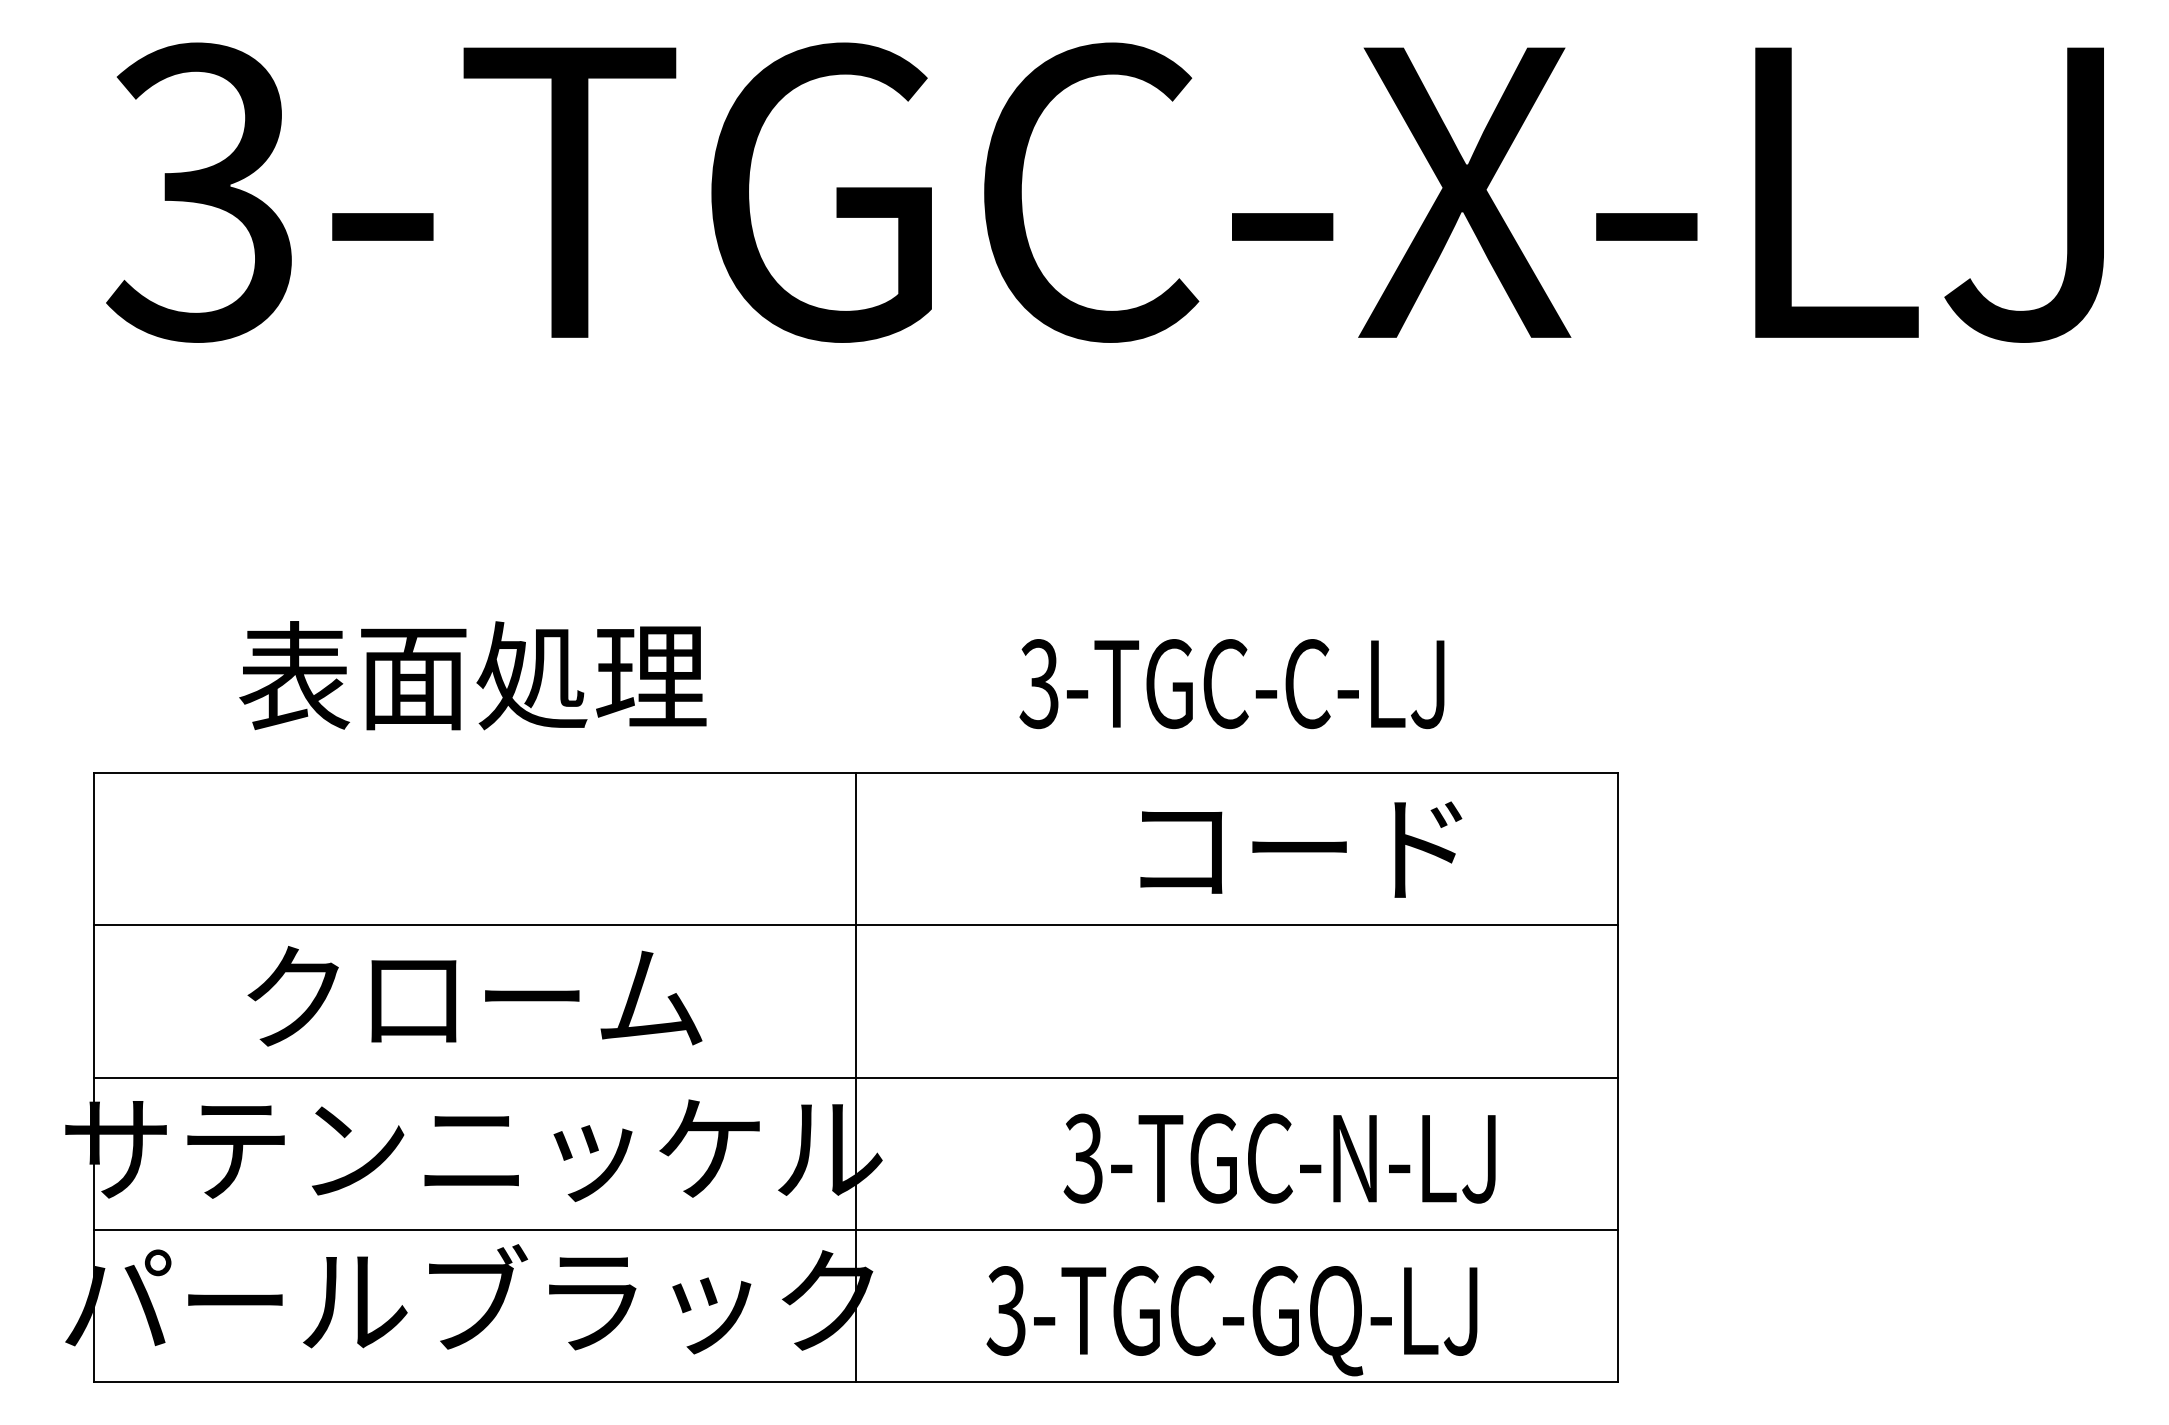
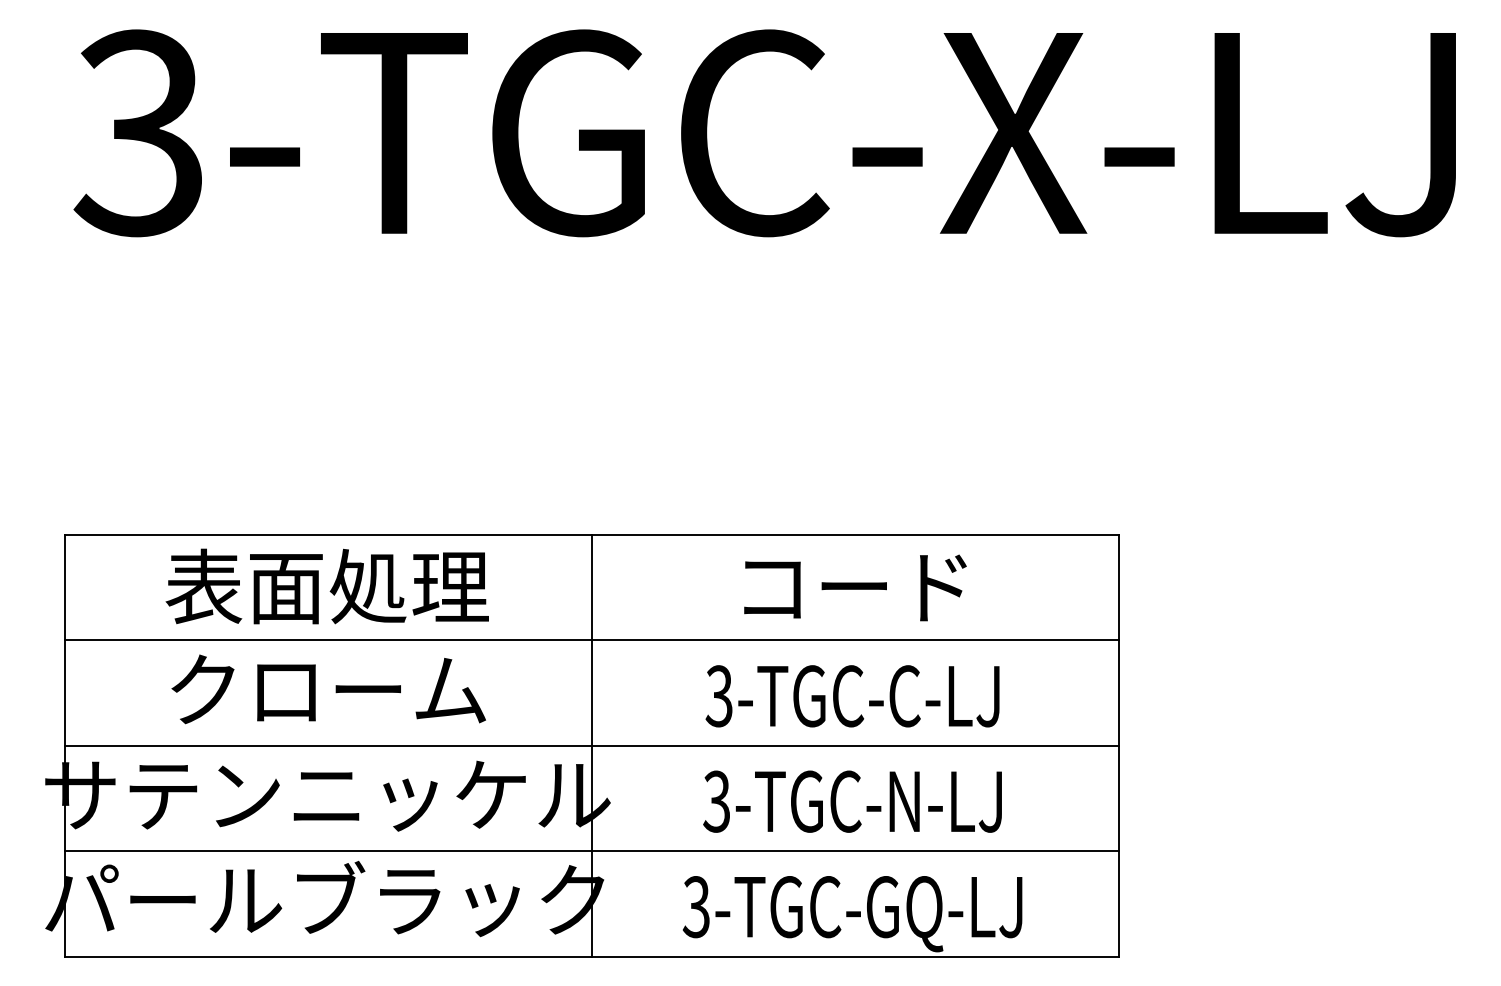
text: (471, 675) -> (326, 586), moved
text: (1231, 684) -> (852, 696), moved
text: (1301, 849) -> (855, 587), moved
text: (1279, 1158) -> (852, 801), moved

